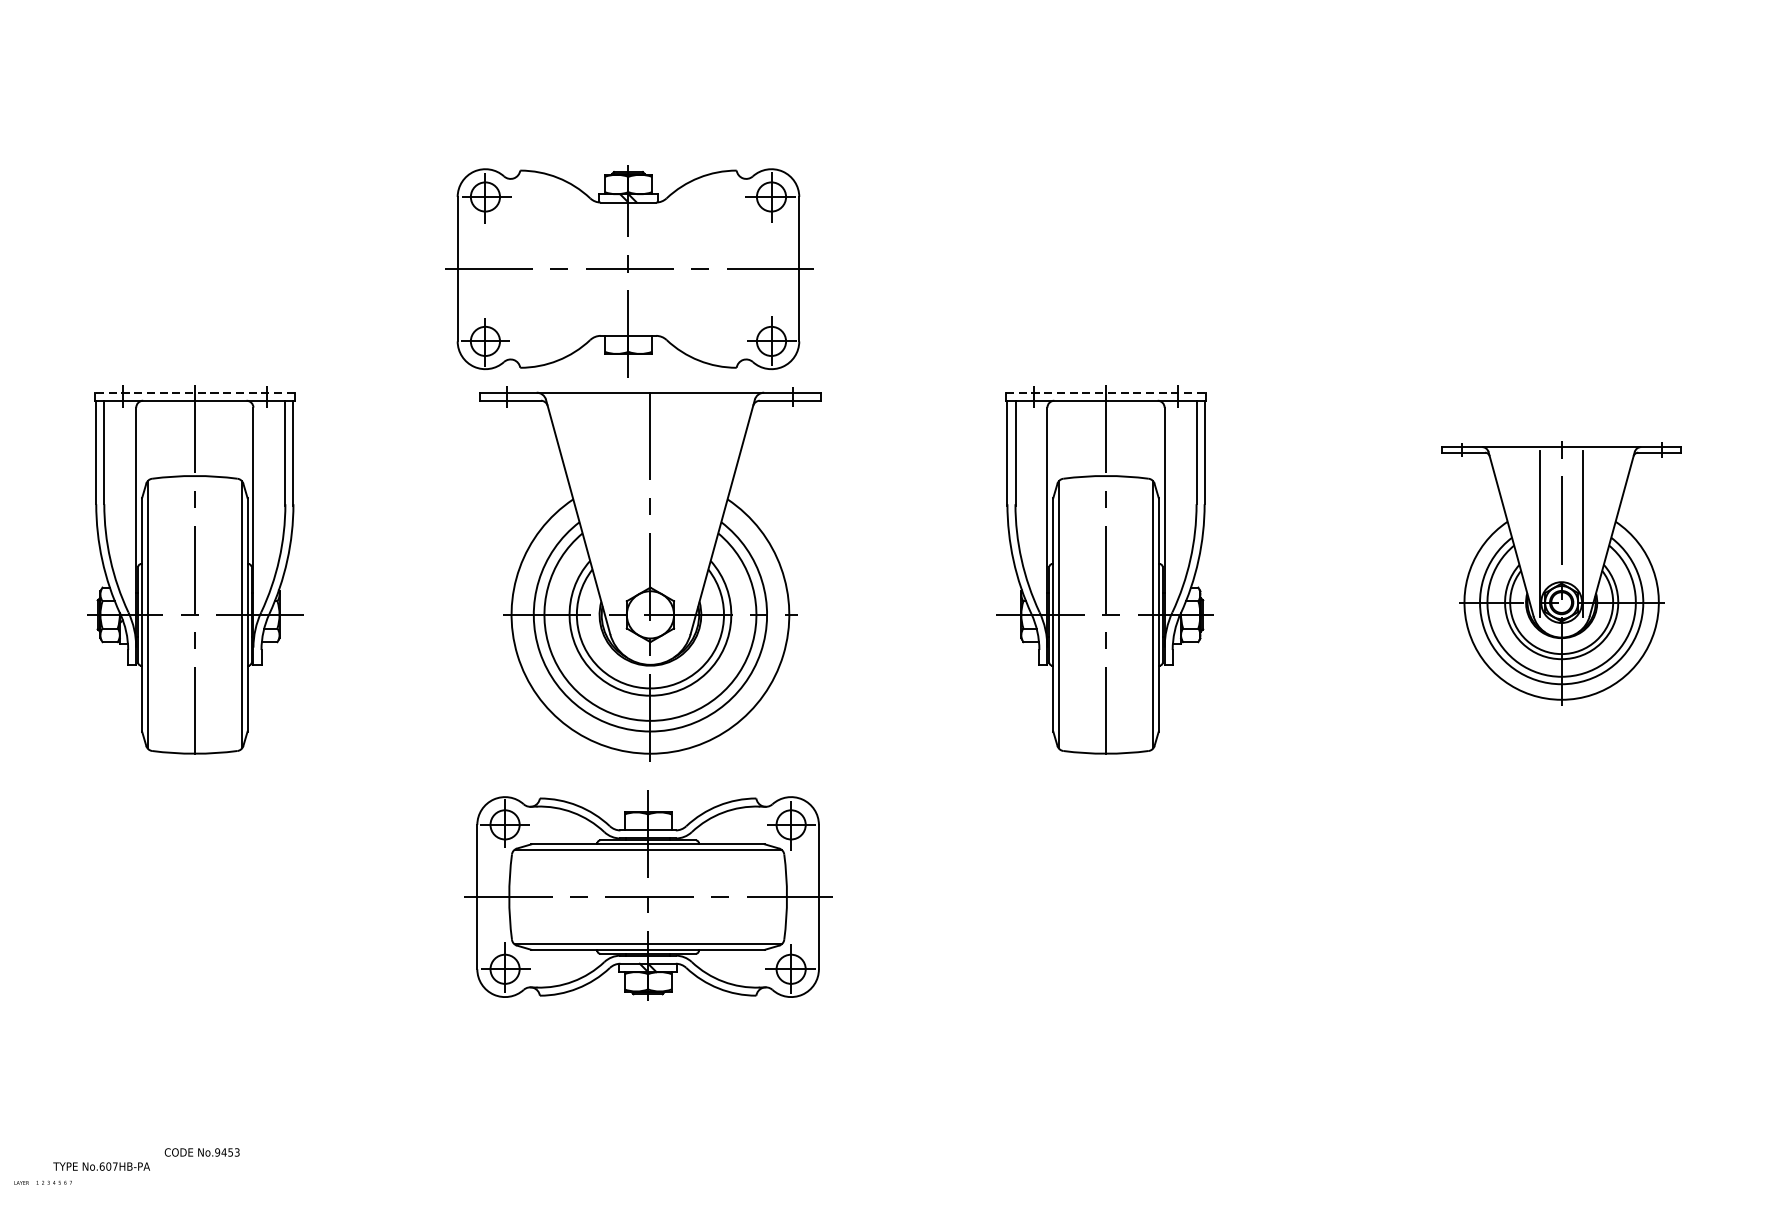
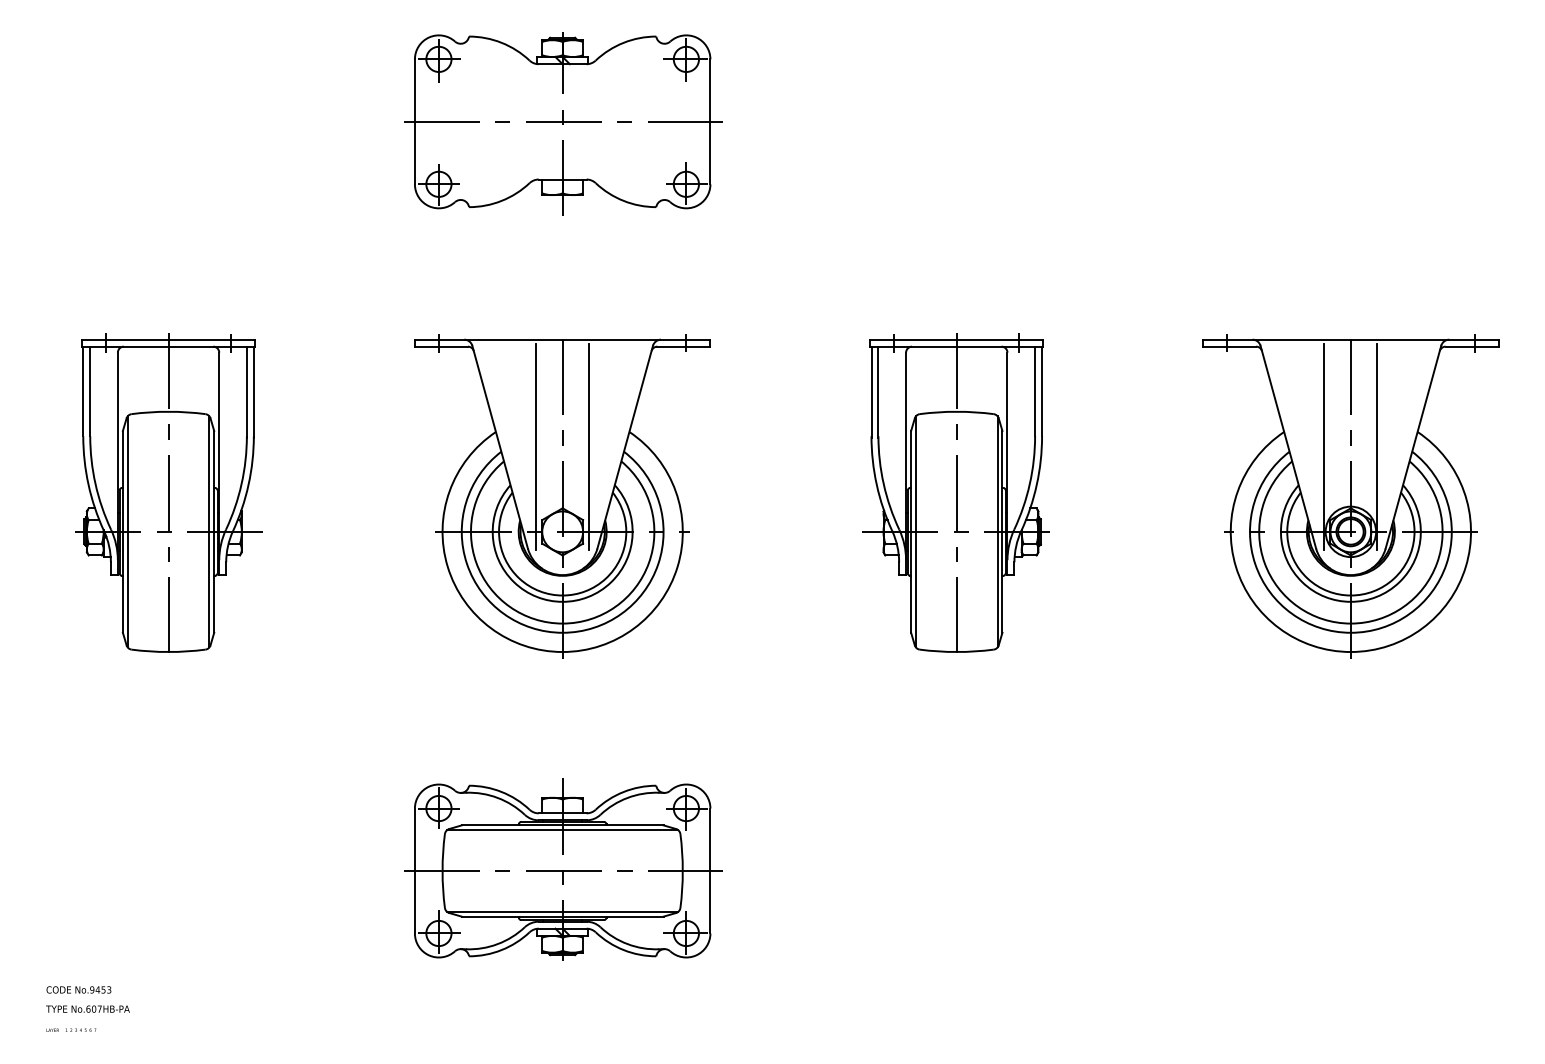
part: (629, 271) -> (563, 123), moved
line: (194, 392) -> (168, 339), dashed -> solid
line: (1106, 392) -> (957, 339), dashed -> solid
line: (620, 516) -> (536, 446), added
line: (681, 516) -> (589, 446), added
part: (1561, 573) -> (1350, 496), size x1.43
part: (649, 895) -> (563, 869), moved
text: (201, 1151) -> (78, 989), moved
text: (43, 1182) -> (71, 1029), moved

